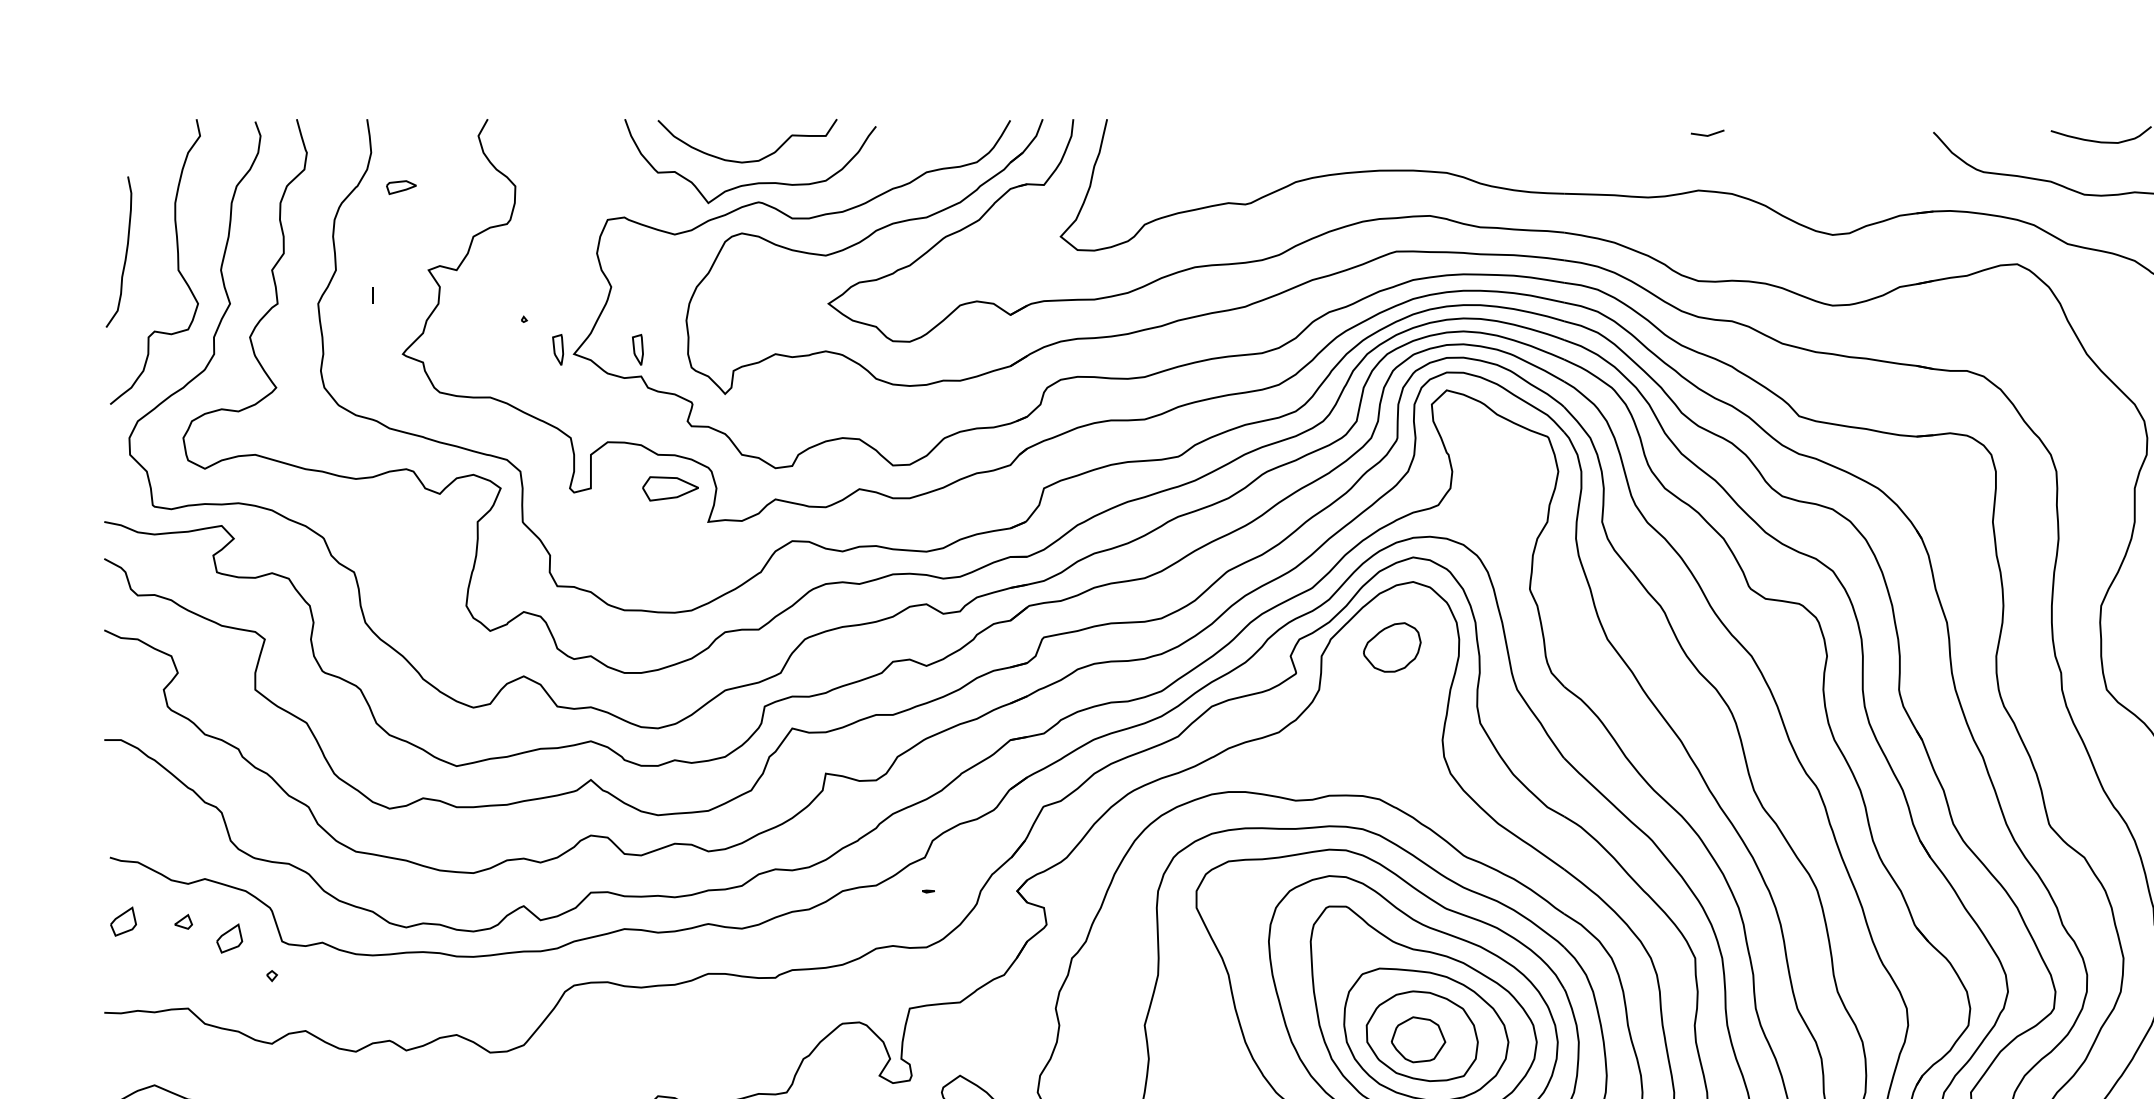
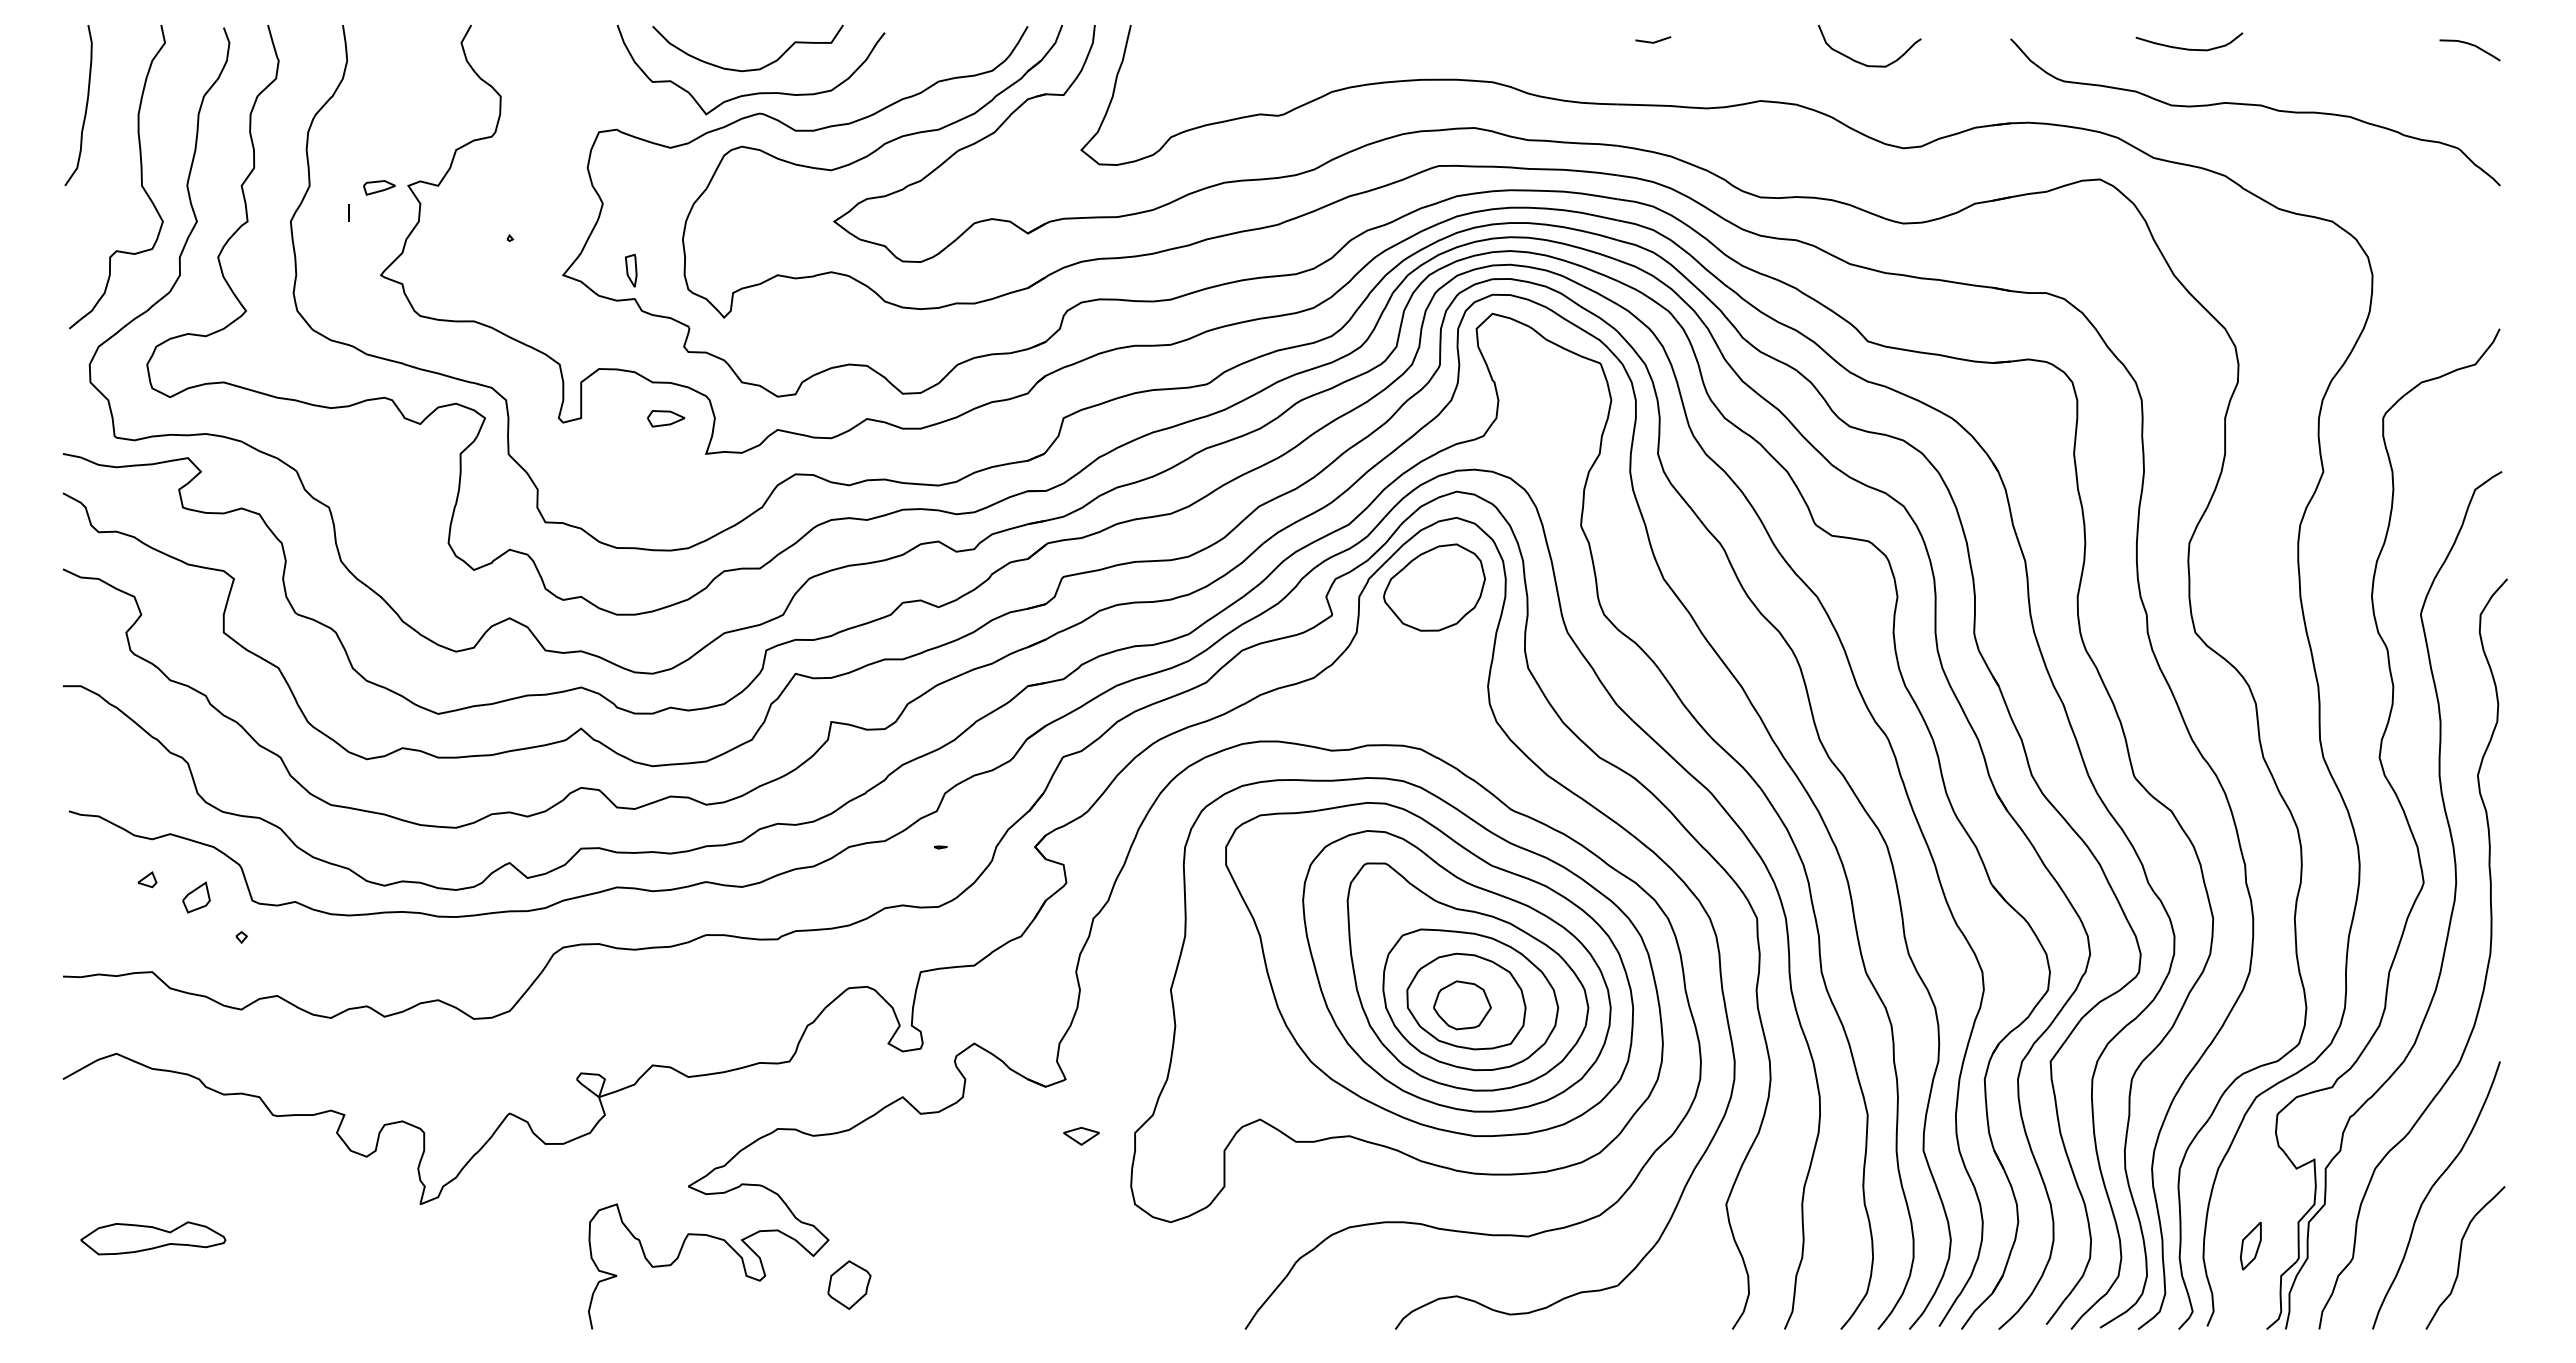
line: (1707, 134) -> (1653, 41), moved
curve: (1796, 155) -> (1864, 63), added
part: (401, 187) -> (379, 187), moved
curve: (125, 252) -> (85, 106), moved
part: (558, 349) -> (546, 270), removed
part: (671, 488) -> (666, 418), size x0.62
part: (1392, 647) -> (1434, 587), size x1.67
part: (123, 921) -> (83, 879), removed

